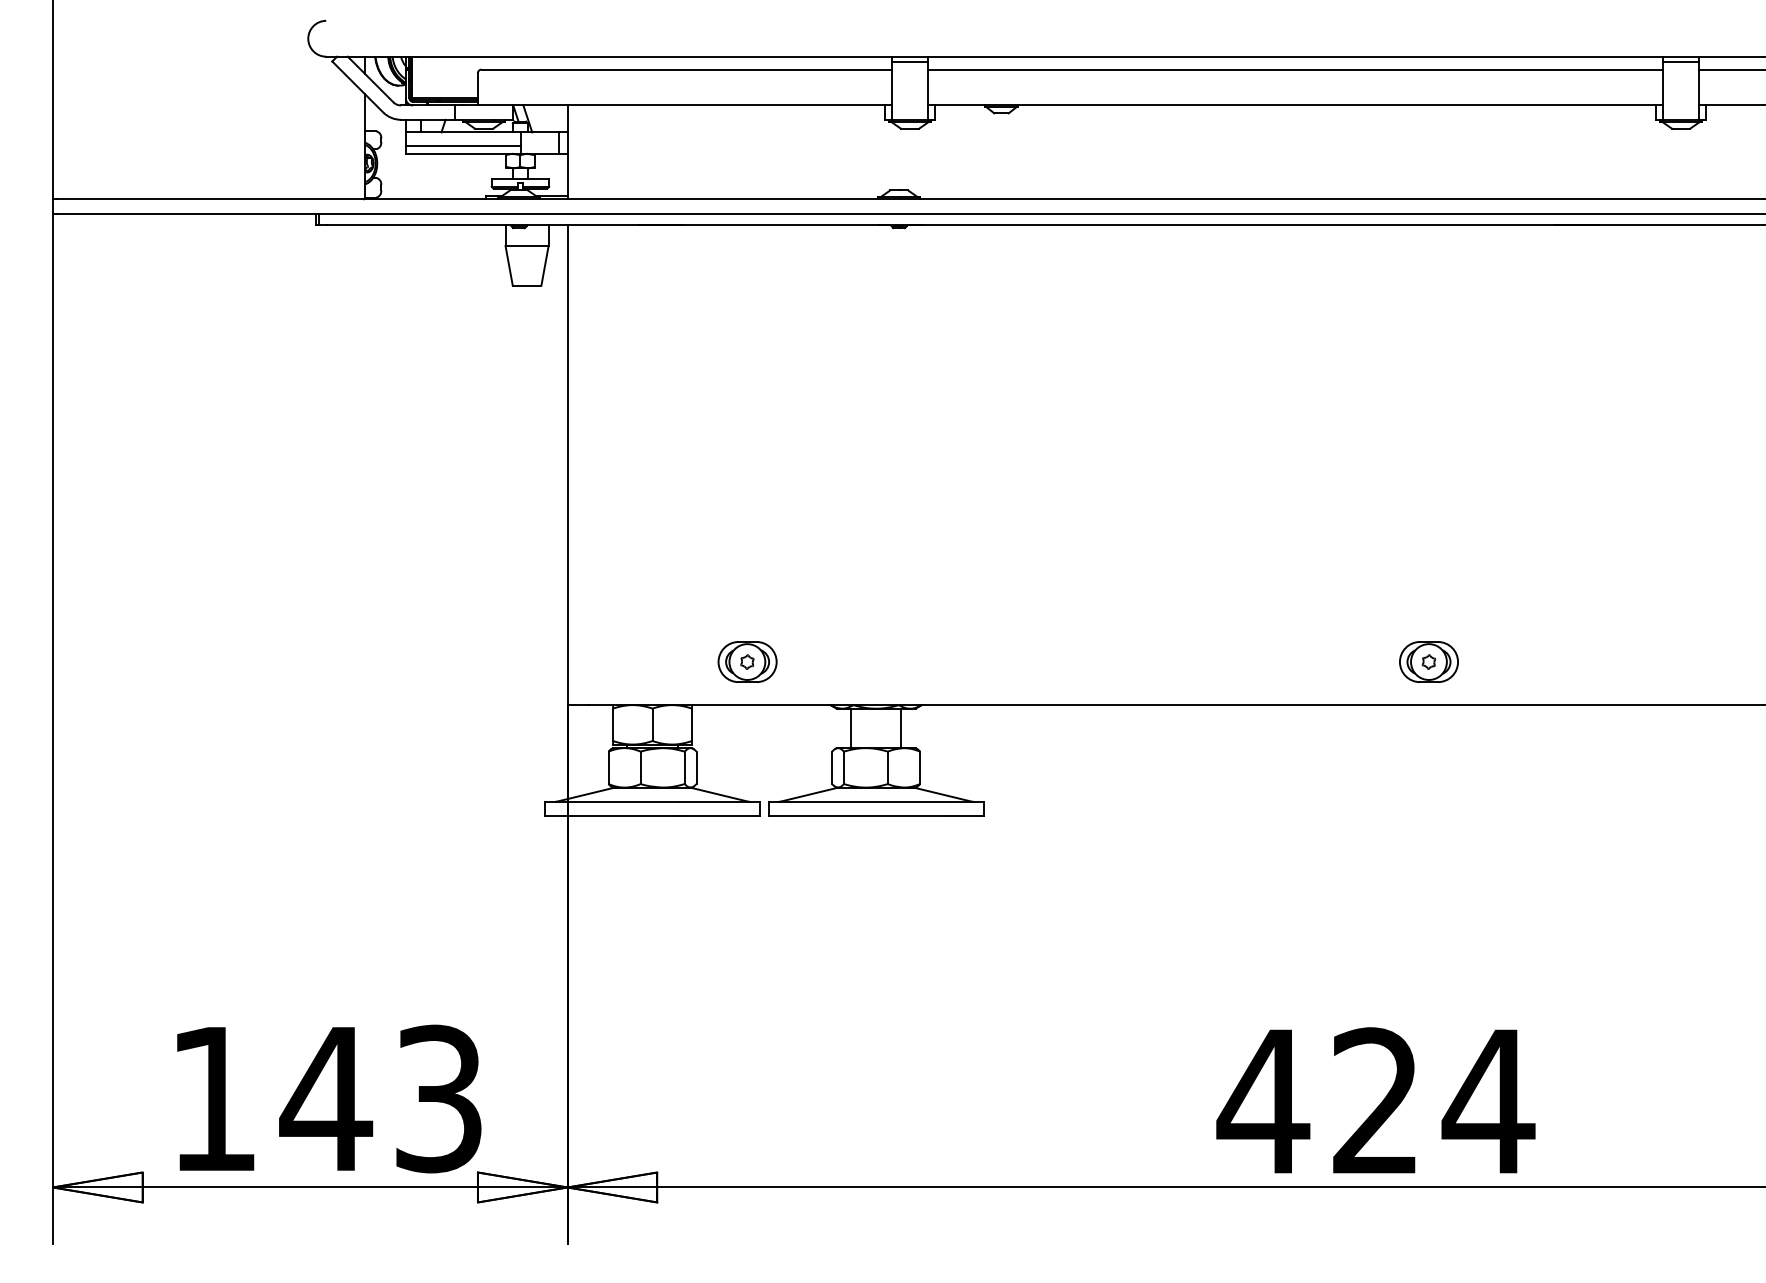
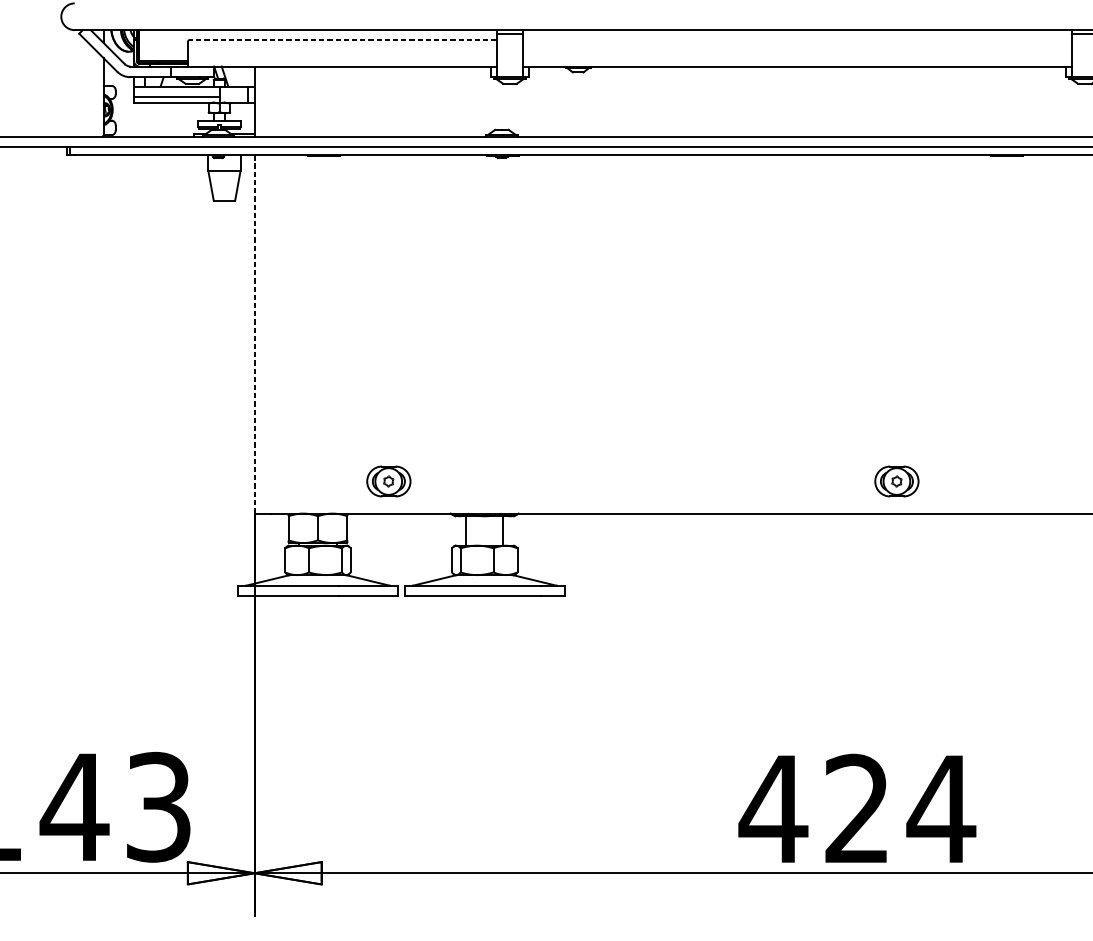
line: (686, 69) -> (343, 39), solid -> dashed
line: (1295, 69) -> (797, 39), removed
line: (567, 465) -> (254, 334), solid -> dashed

